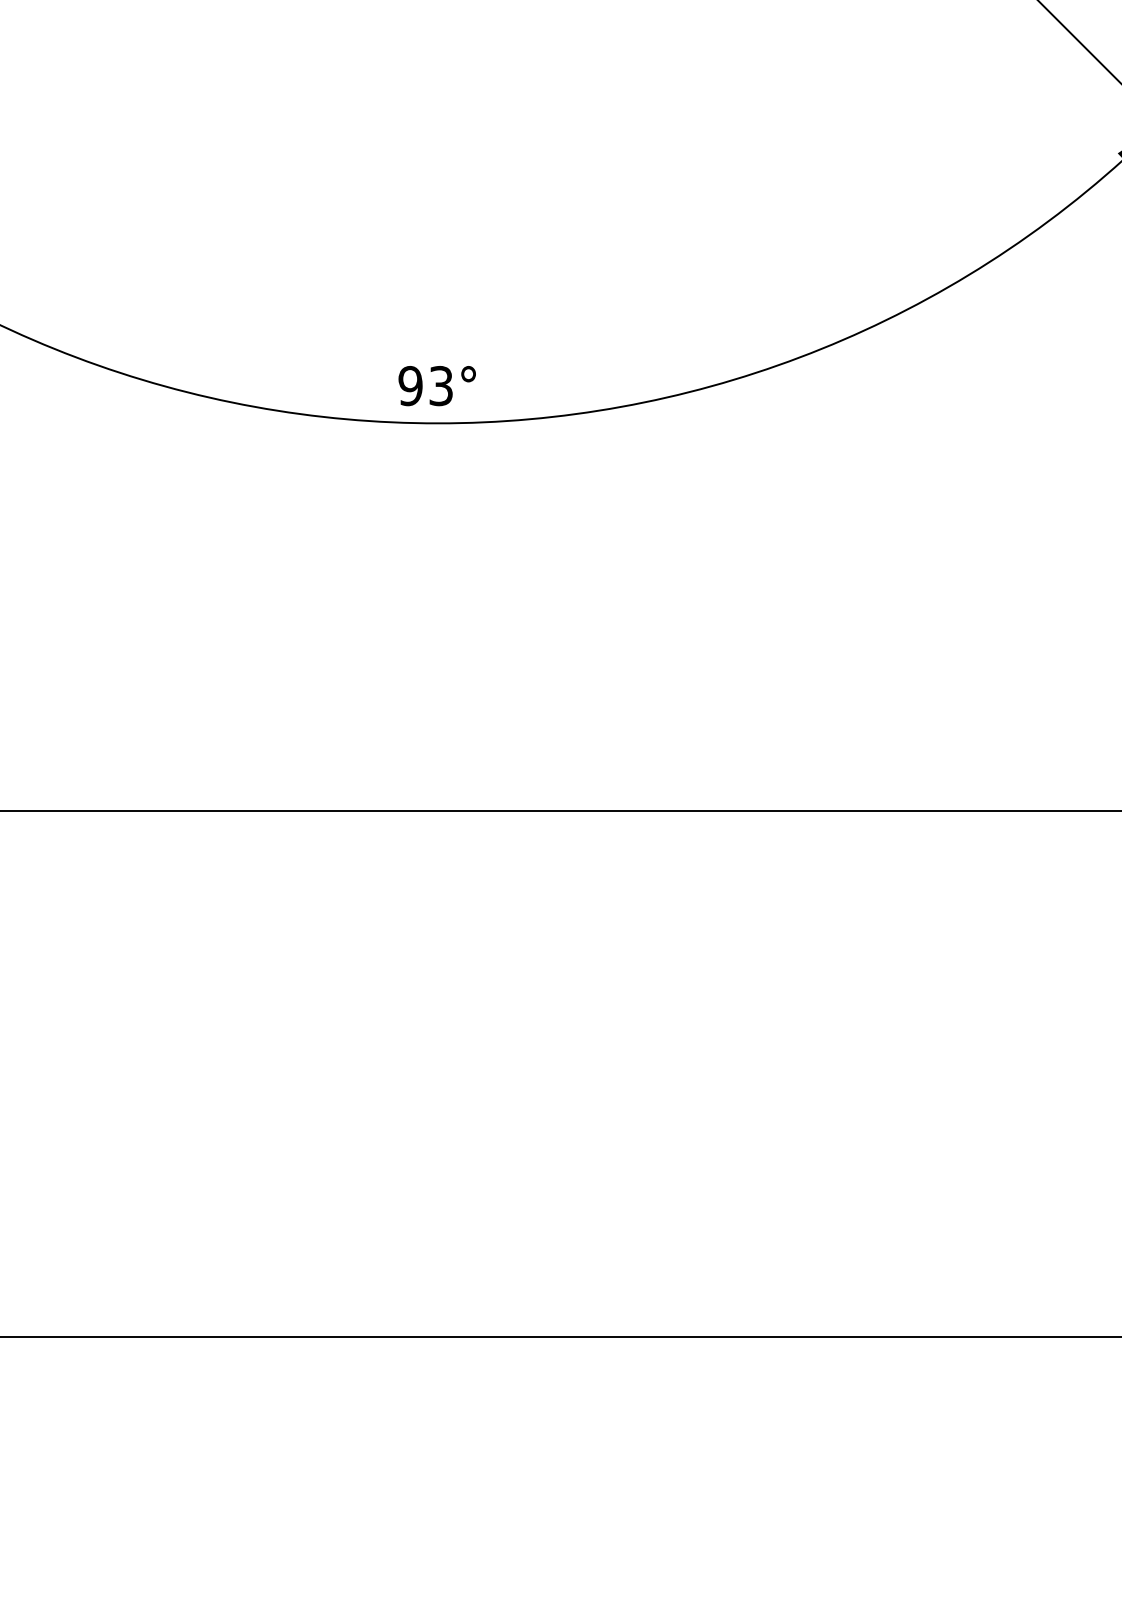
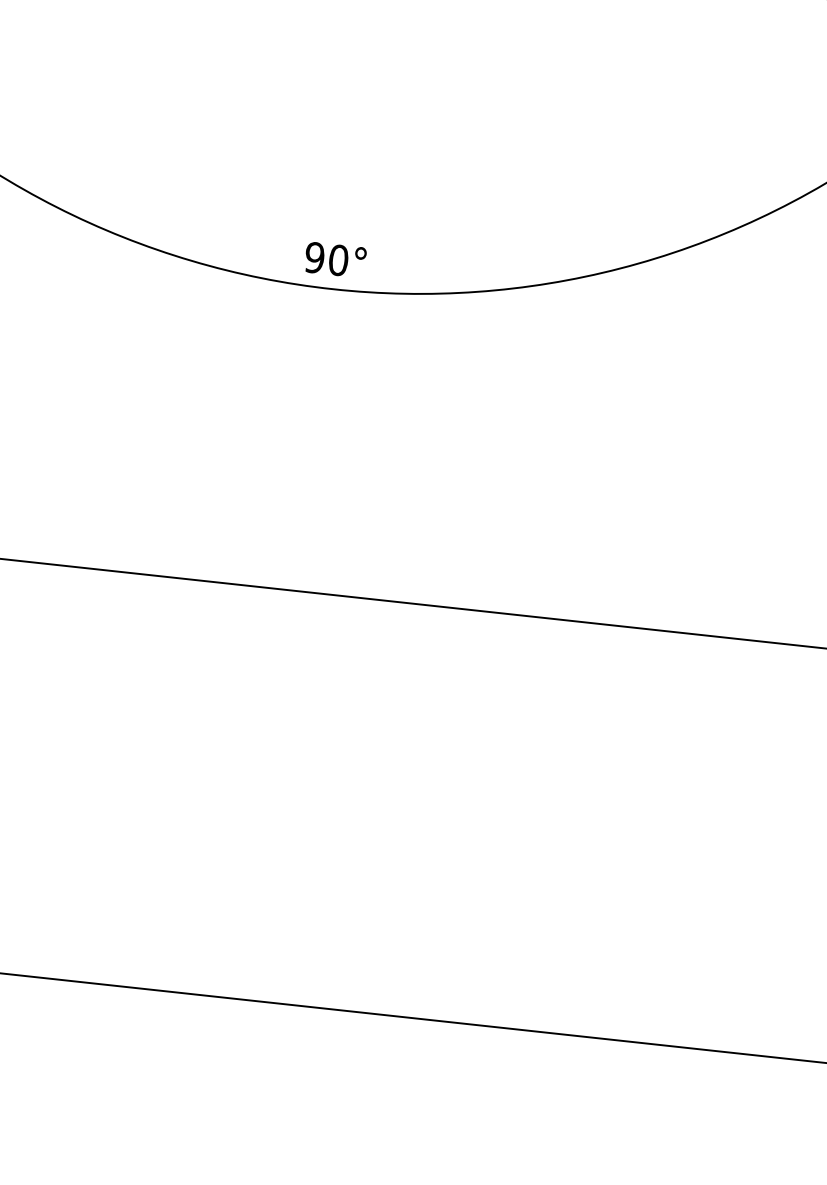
text: (441, 386) -> (338, 260), 93° -> 90°

